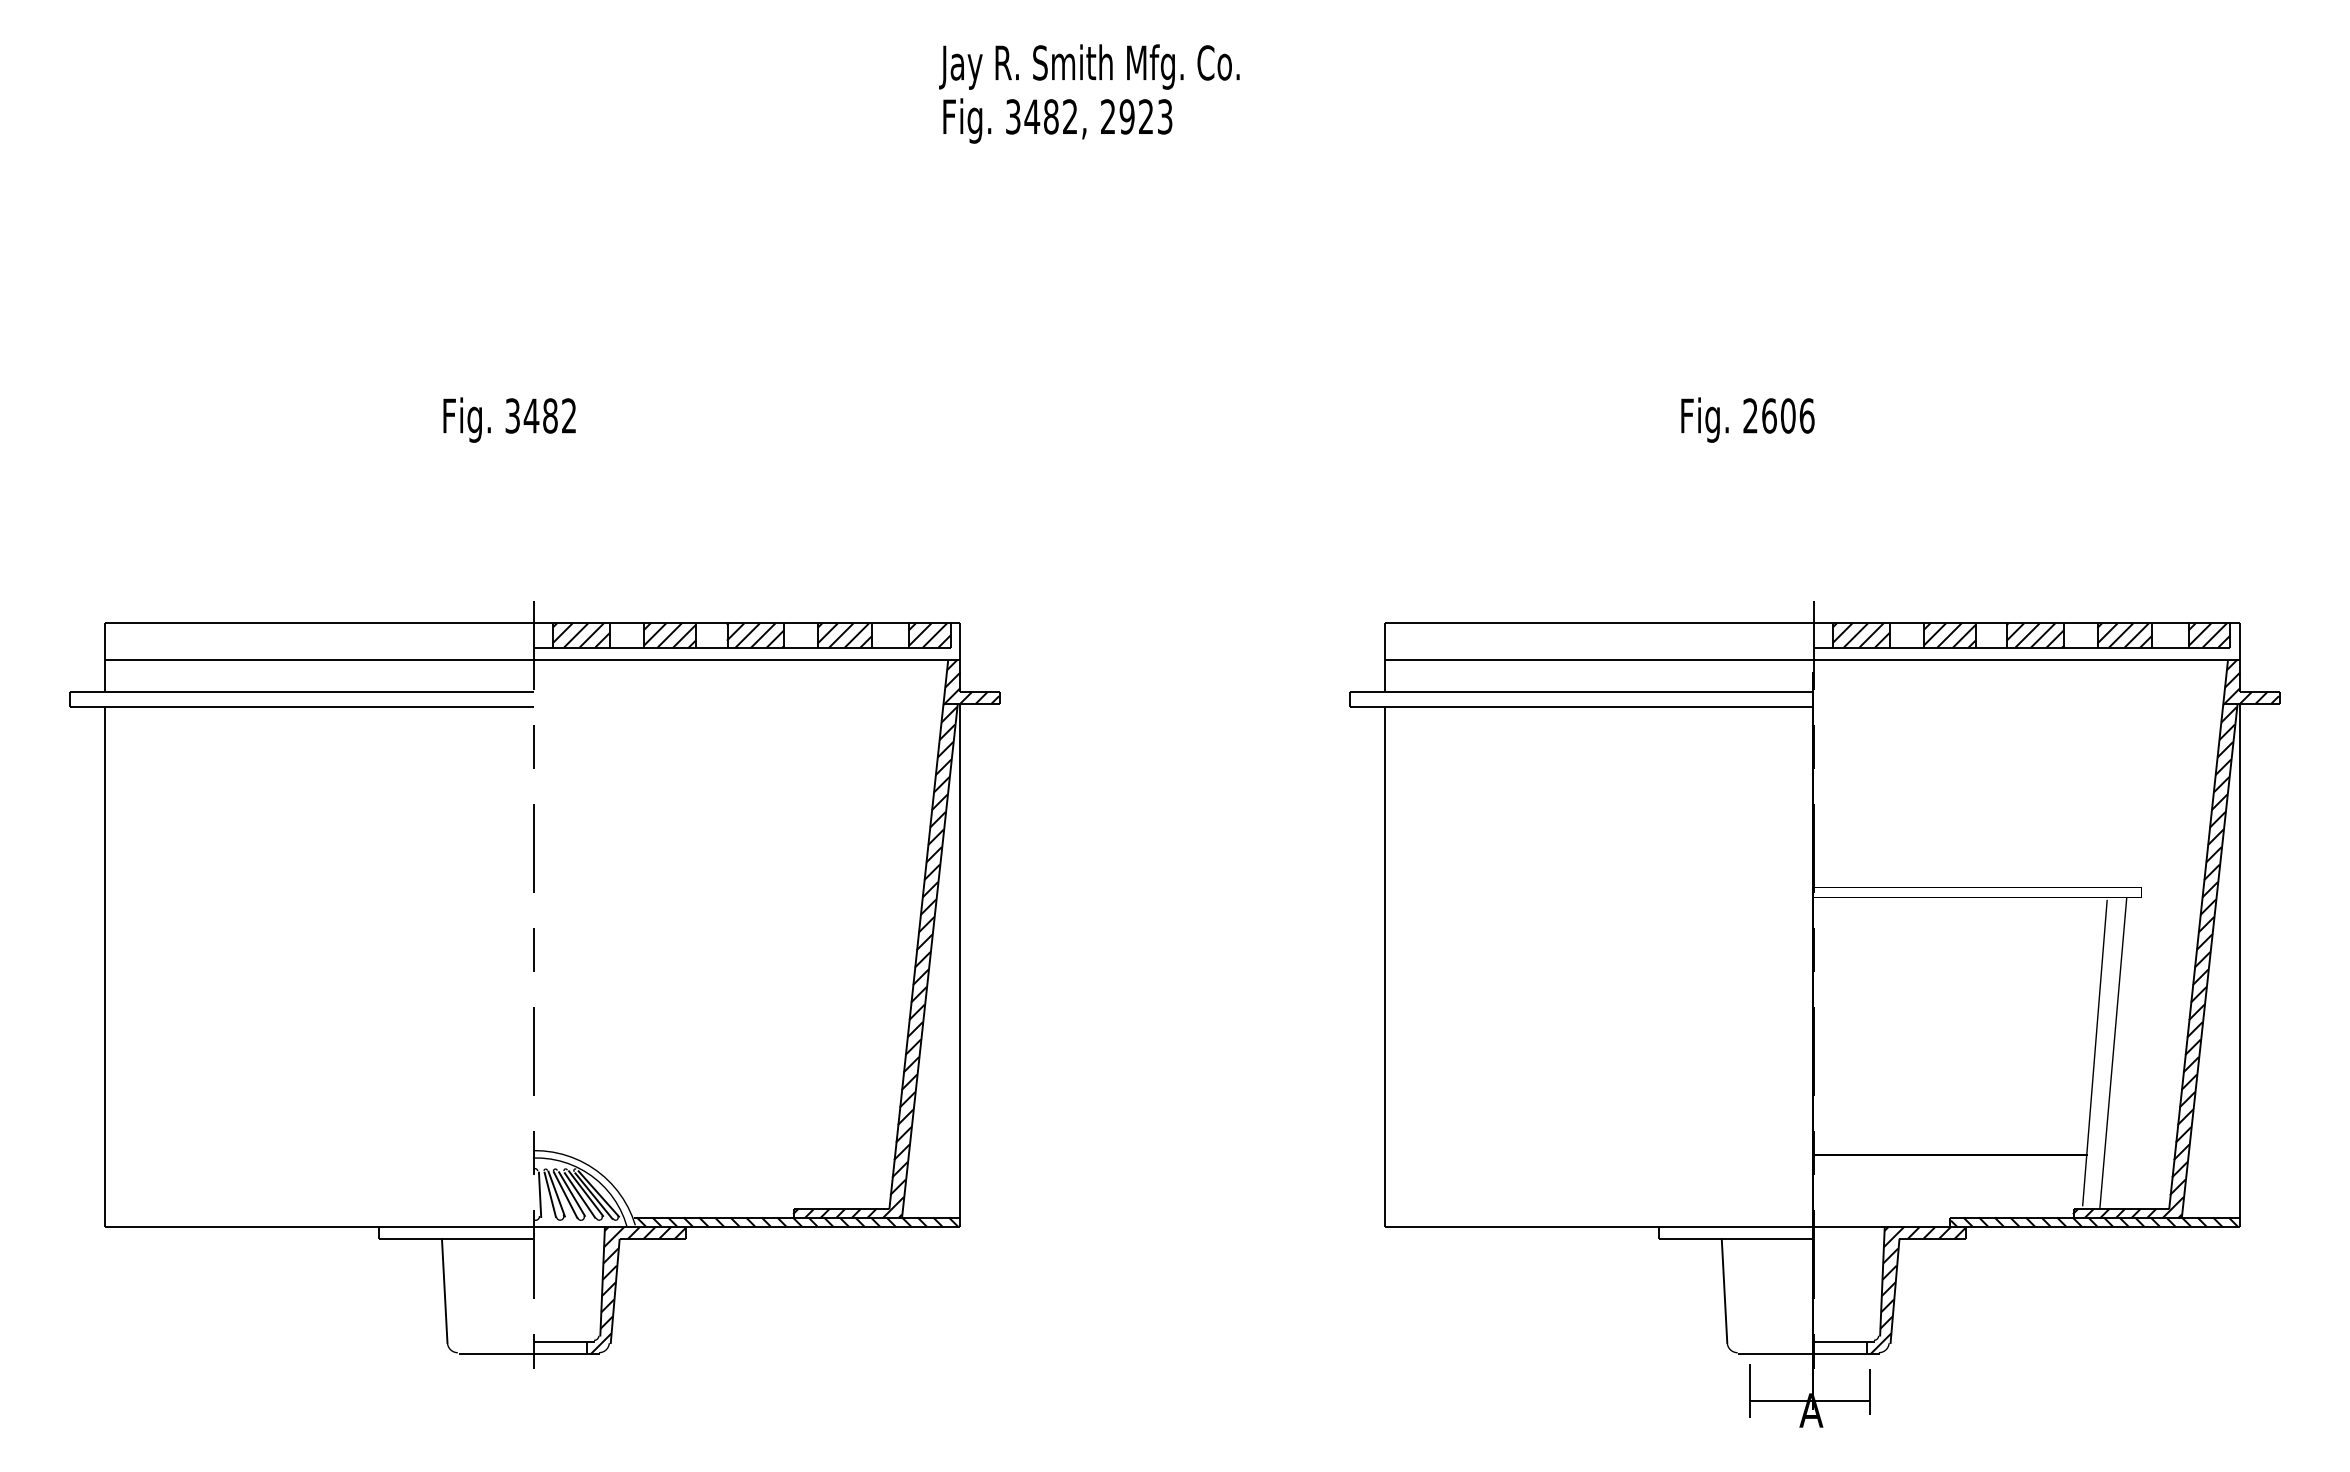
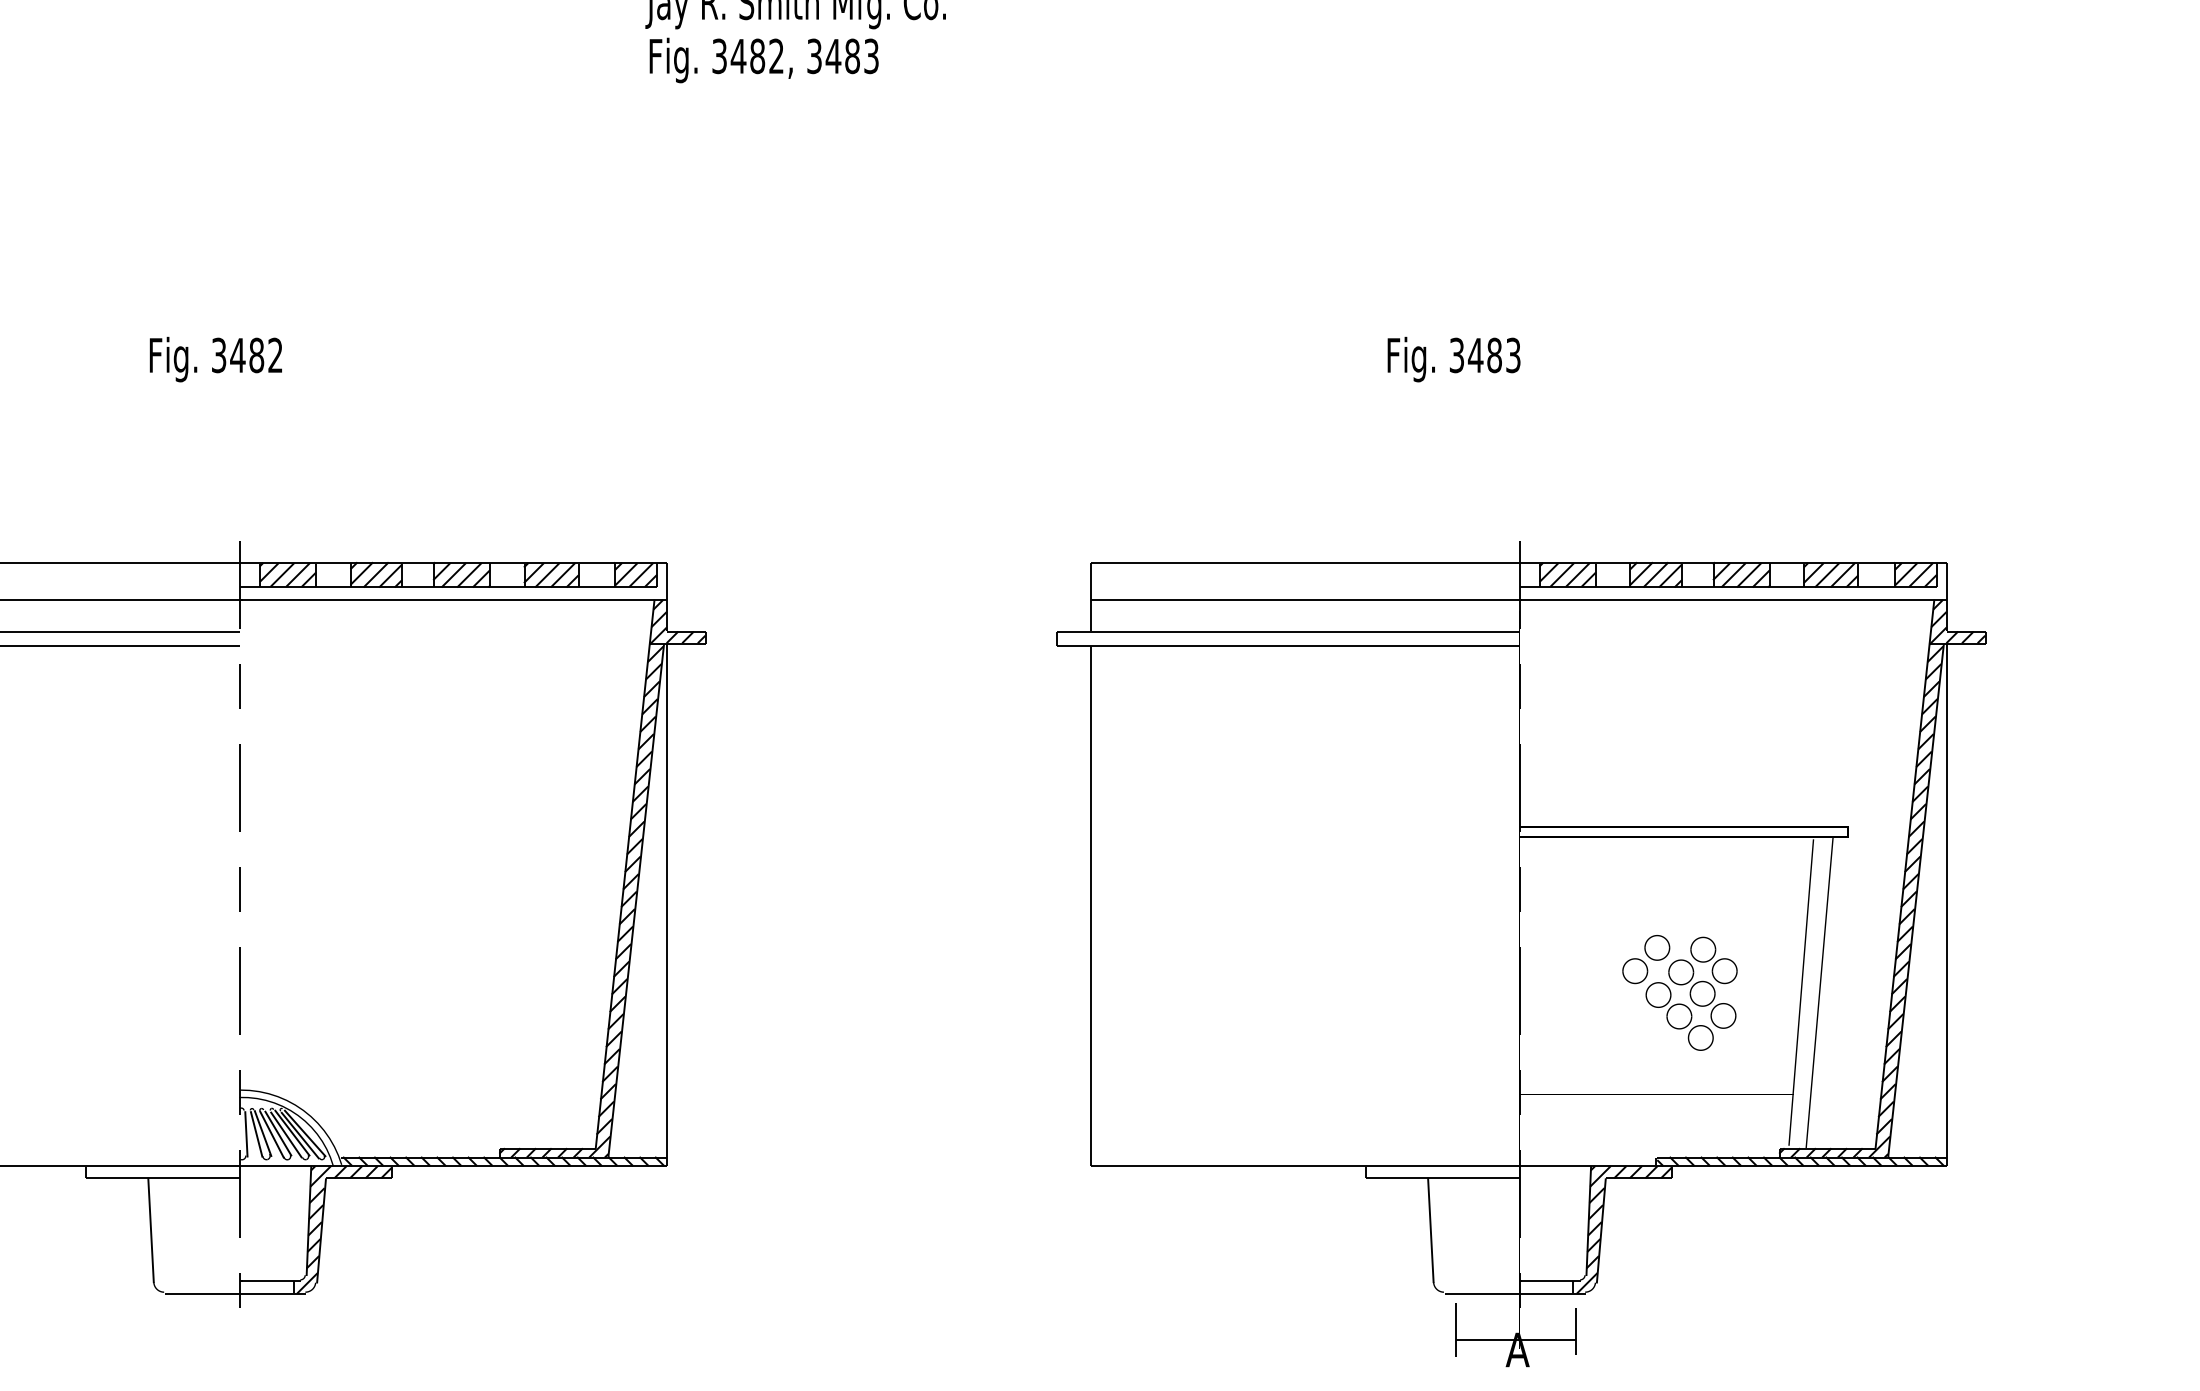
text: (1127, 116) -> (833, 55), 2923 -> 3483
text: (1778, 415) -> (1484, 354), 2606 -> 3483
part: (1973, 1045) -> (1679, 984), added

